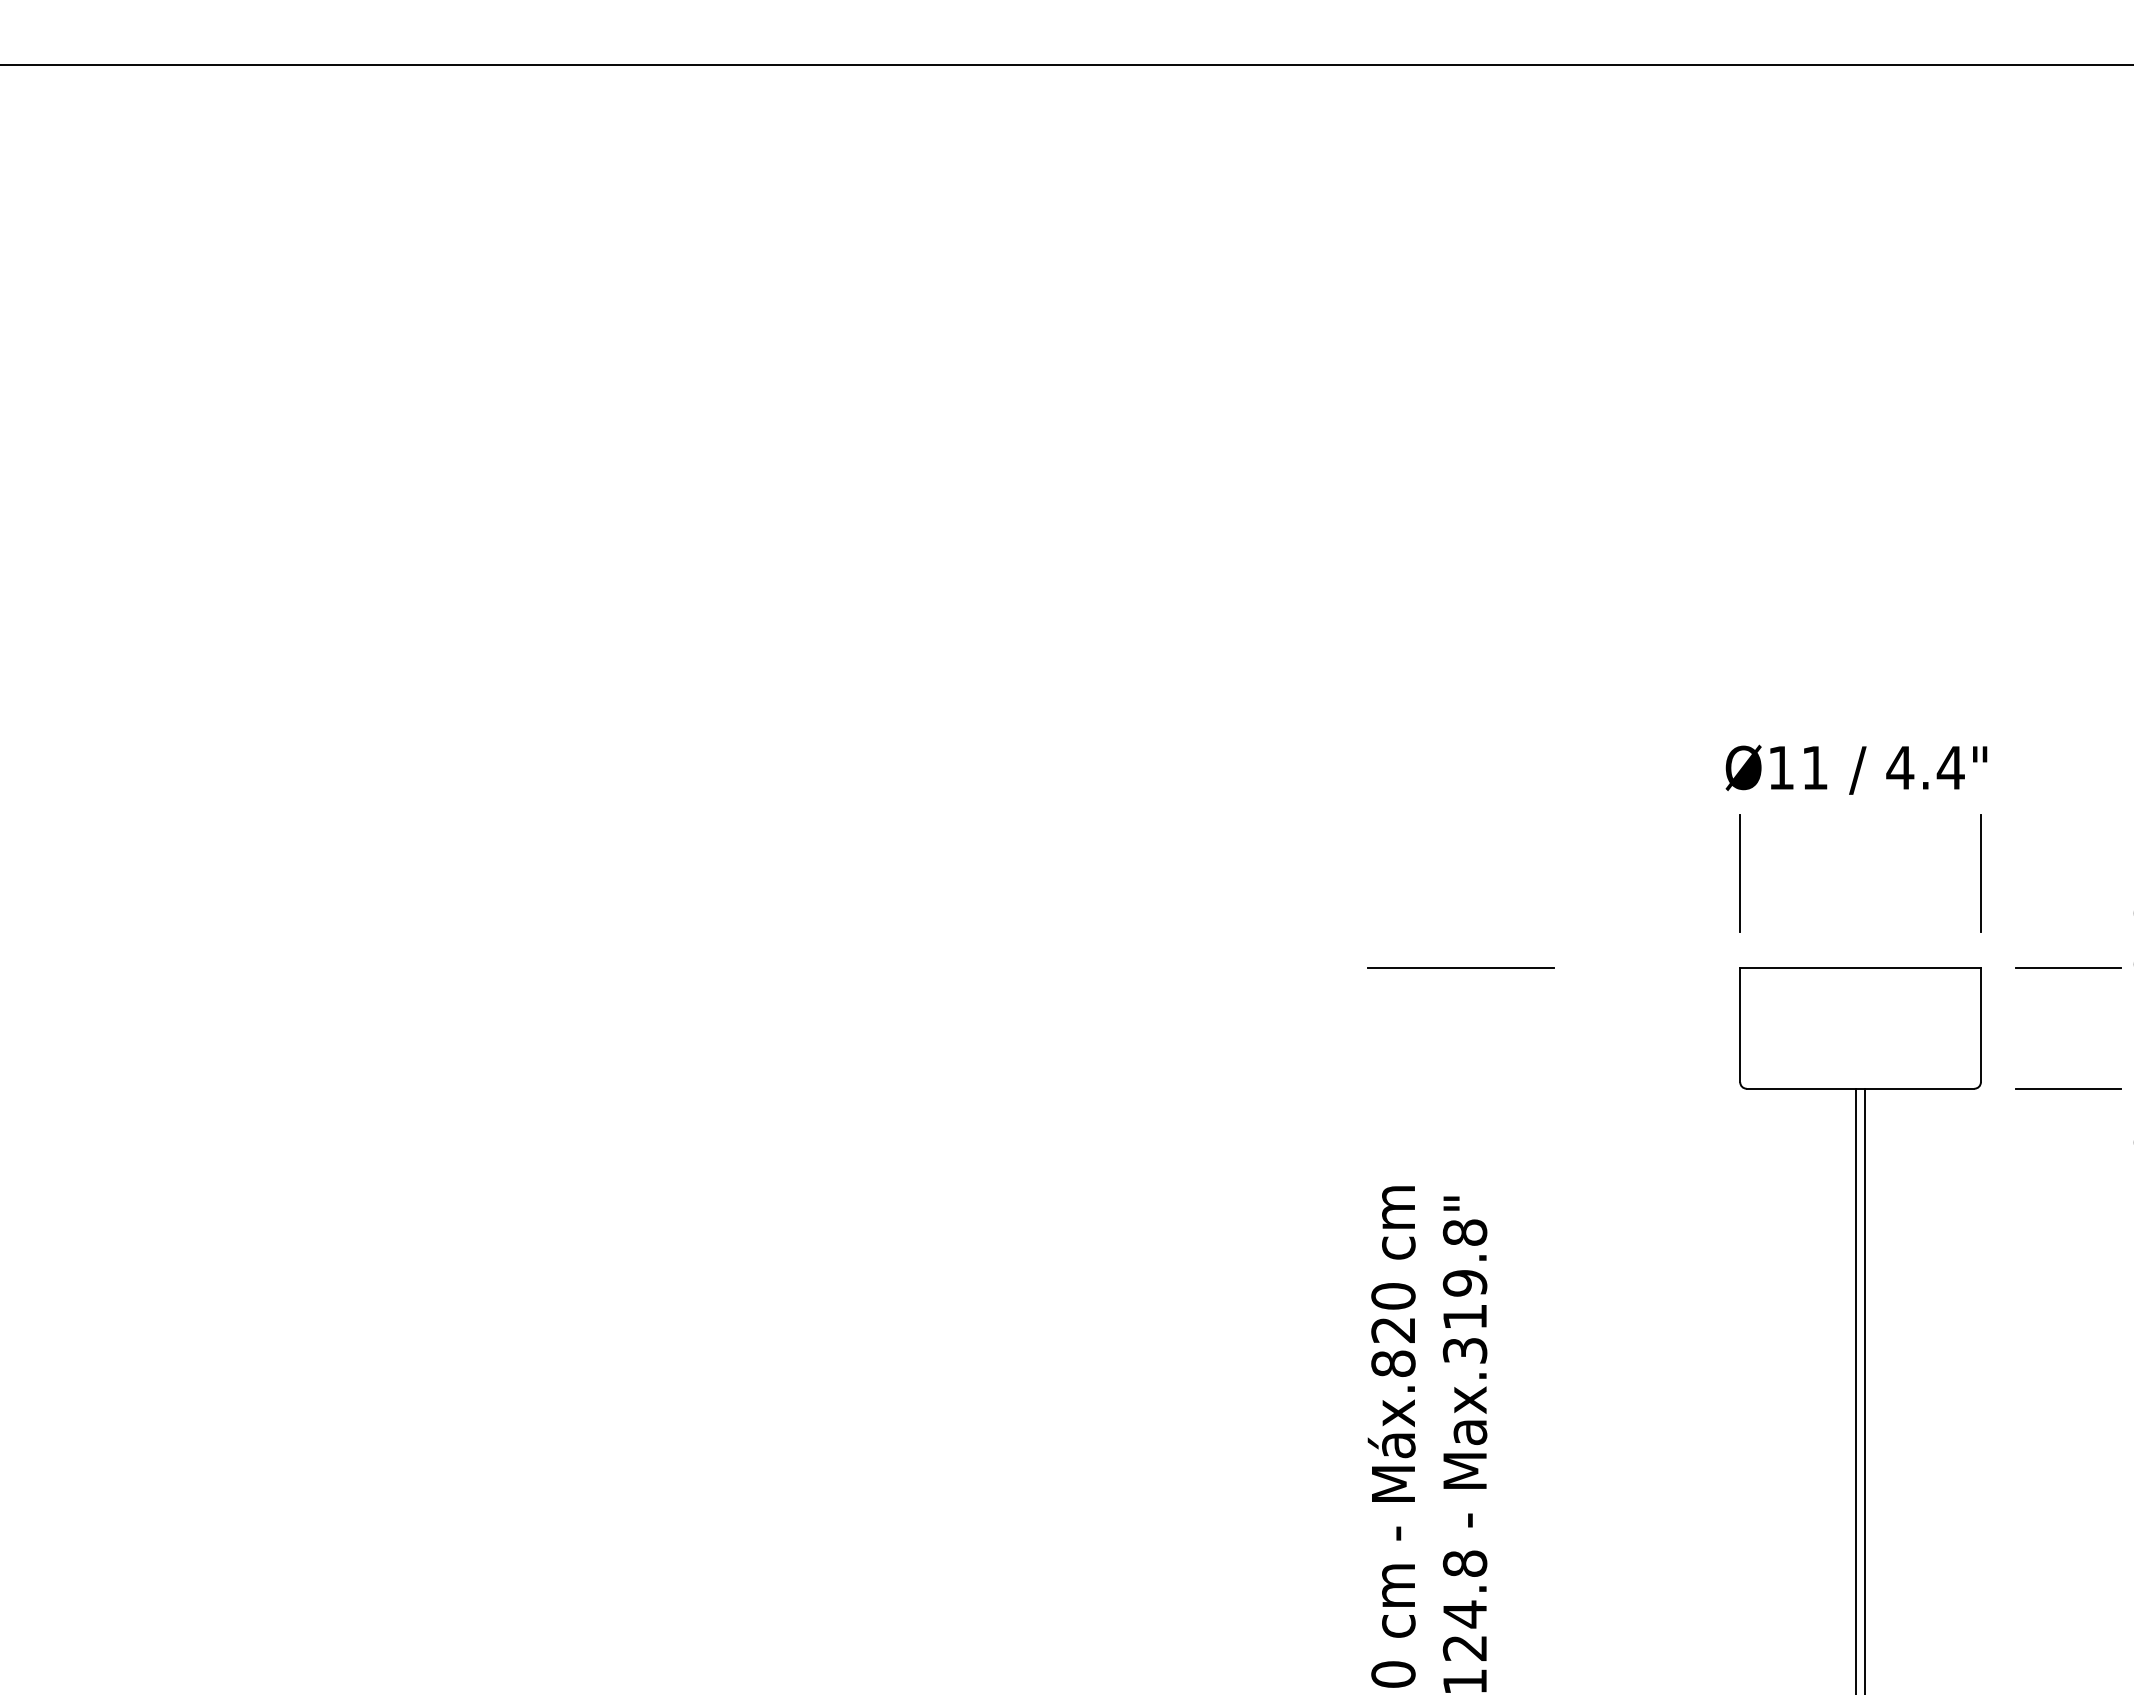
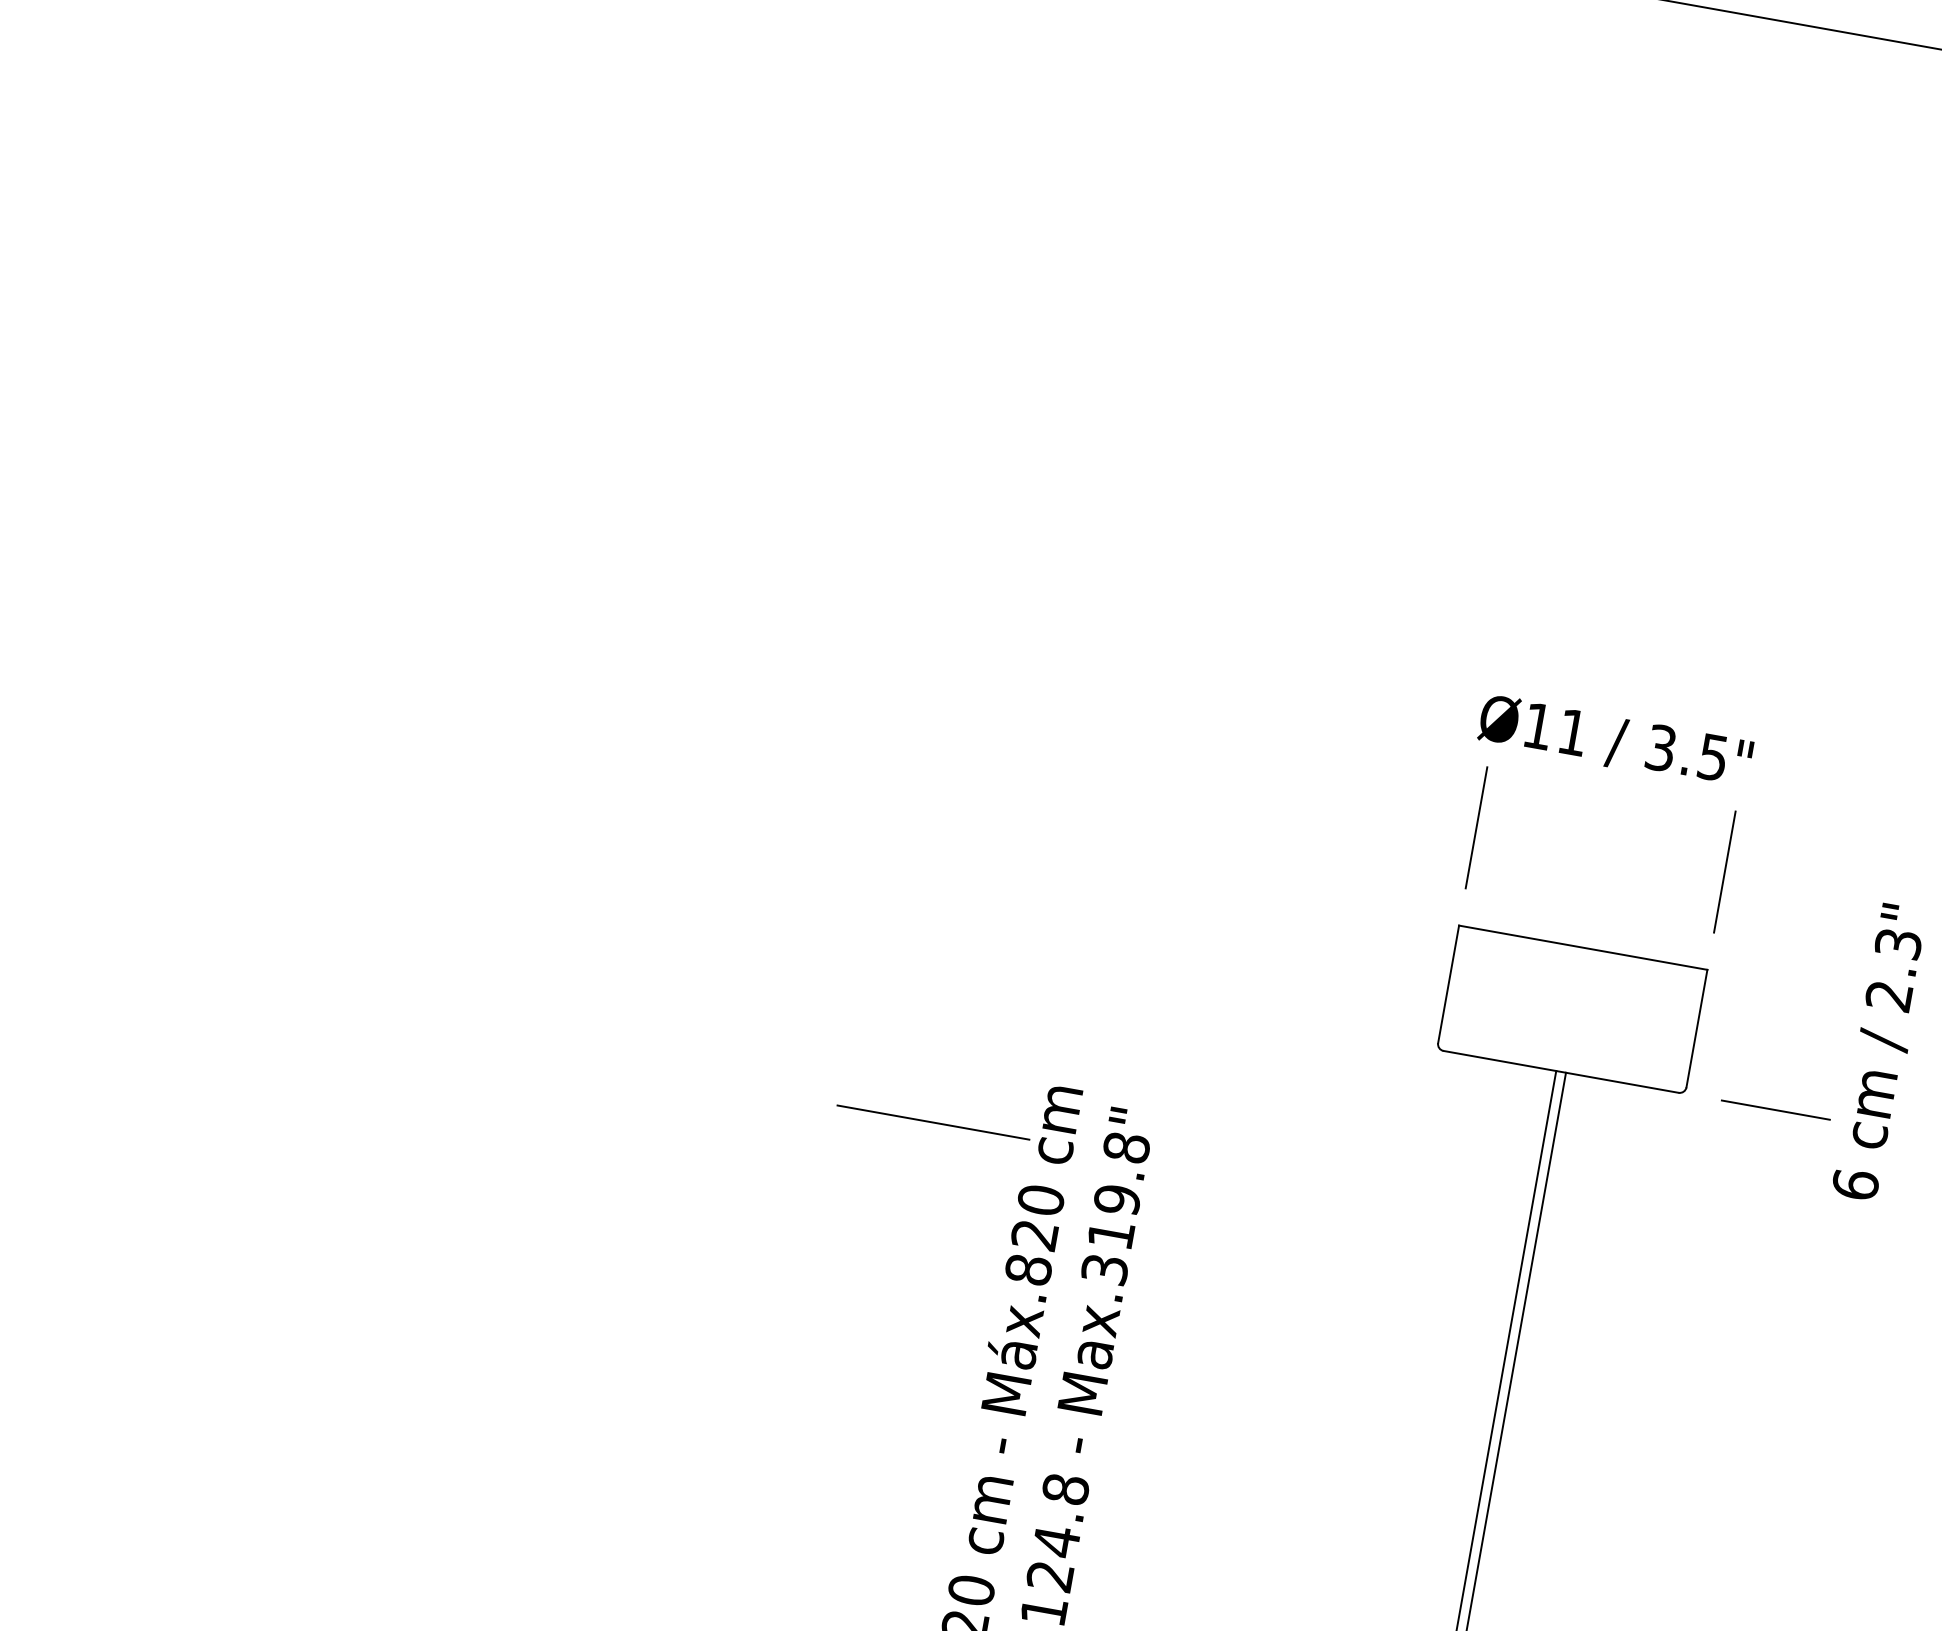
text: (1925, 767) -> (1687, 752), 4.4" -> 3.5"
line: (1460, 967) -> (932, 1121), moved
line: (2068, 968) -> (1797, 986), removed

